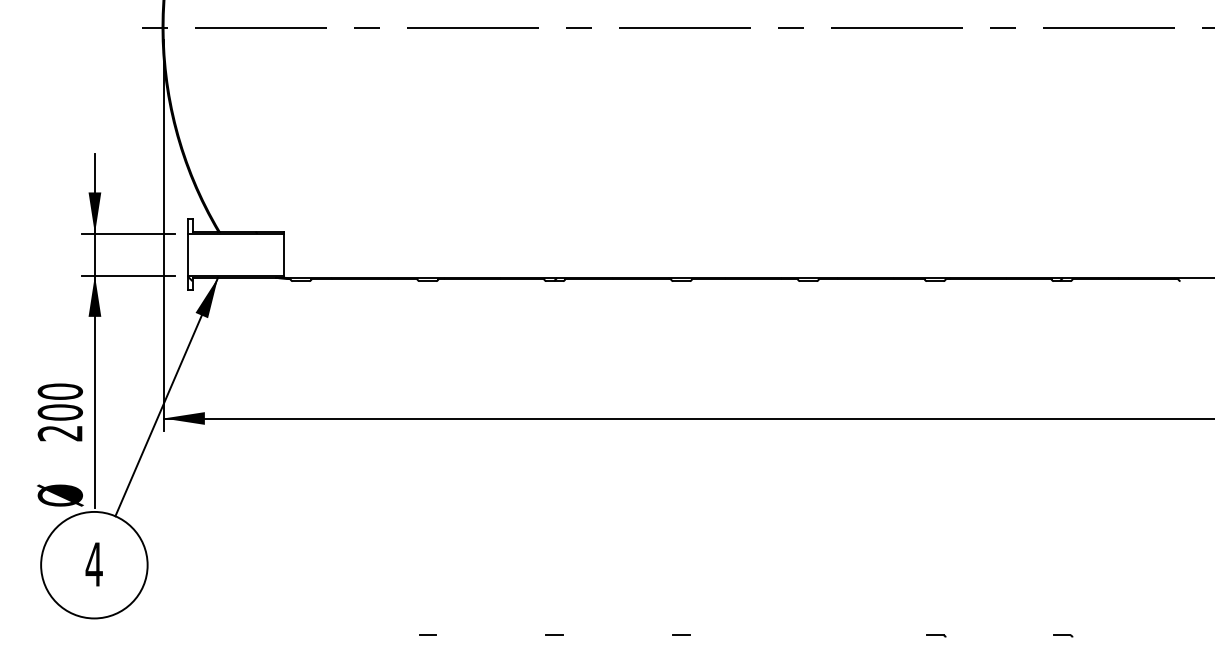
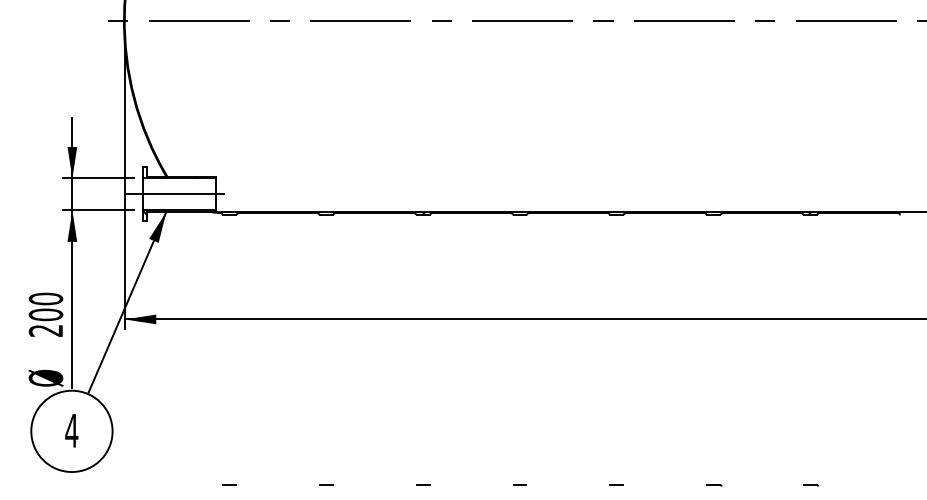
line: (235, 254) -> (179, 194), added
line: (300, 634) -> (229, 484), added
line: (808, 634) -> (616, 484), added

